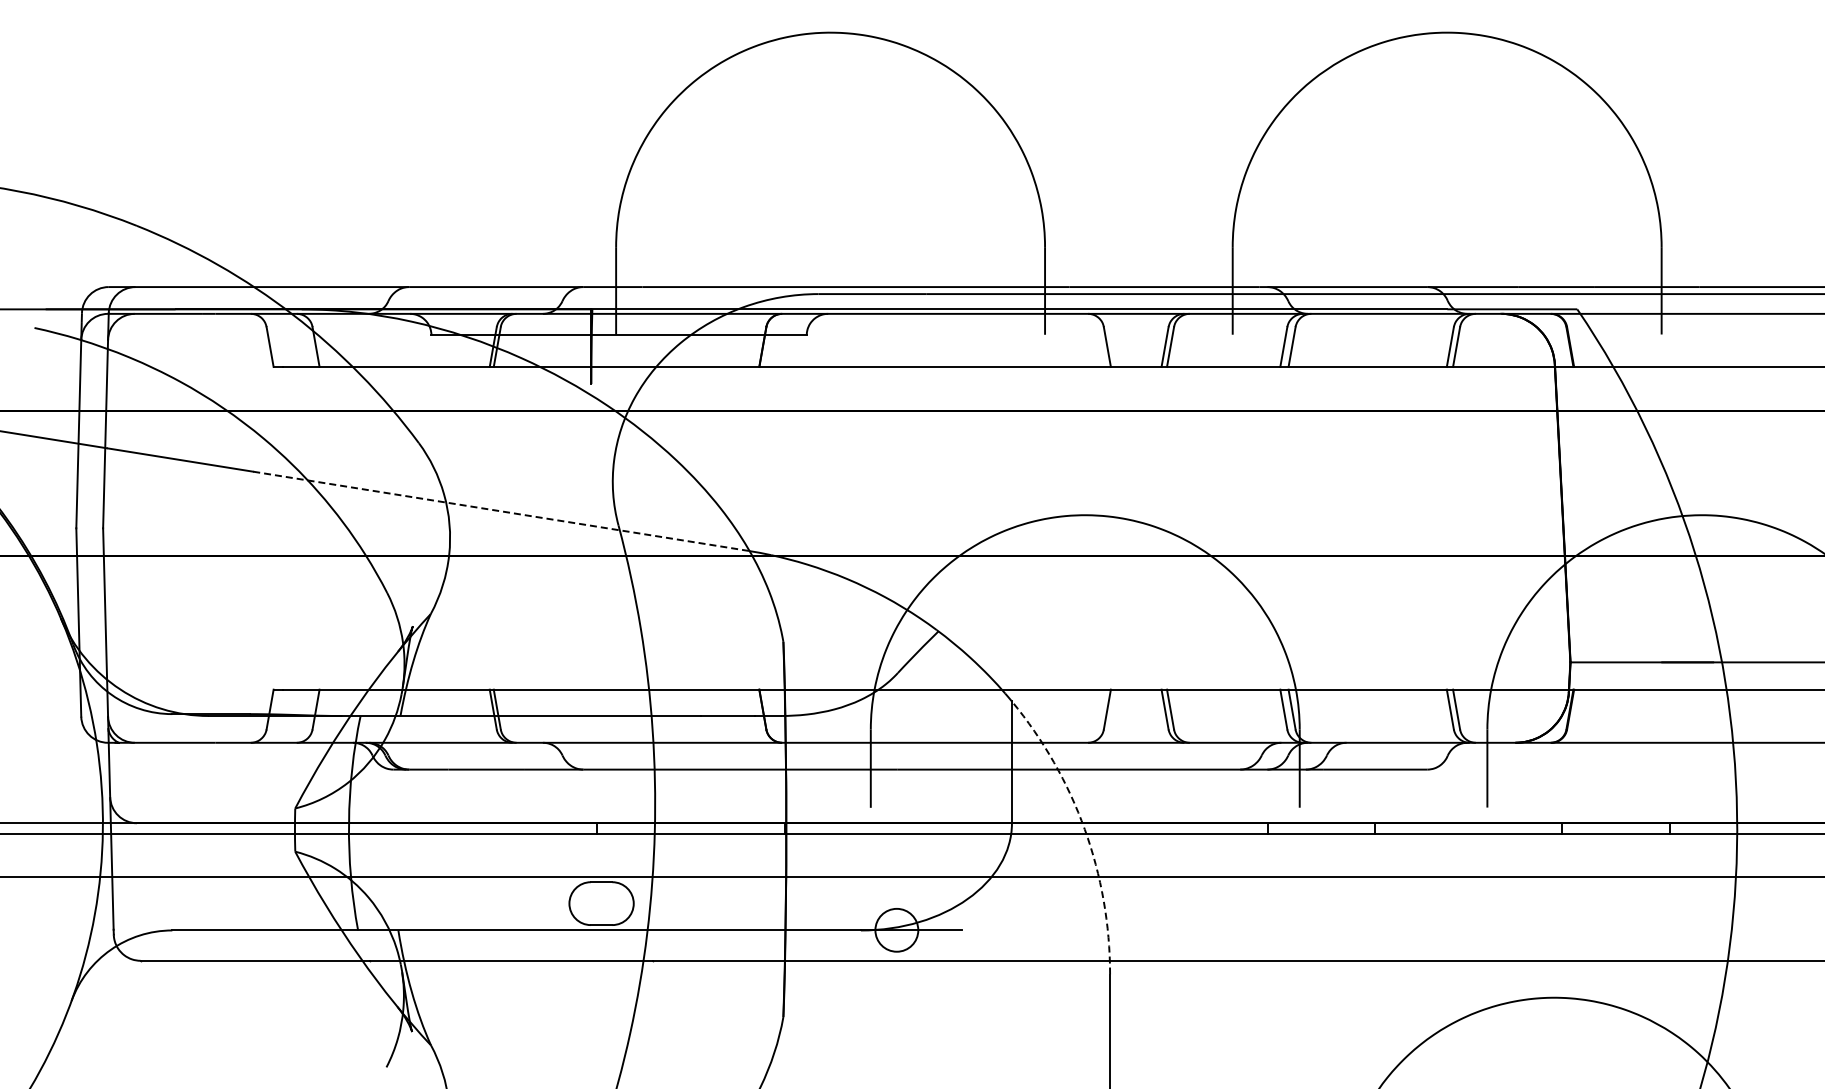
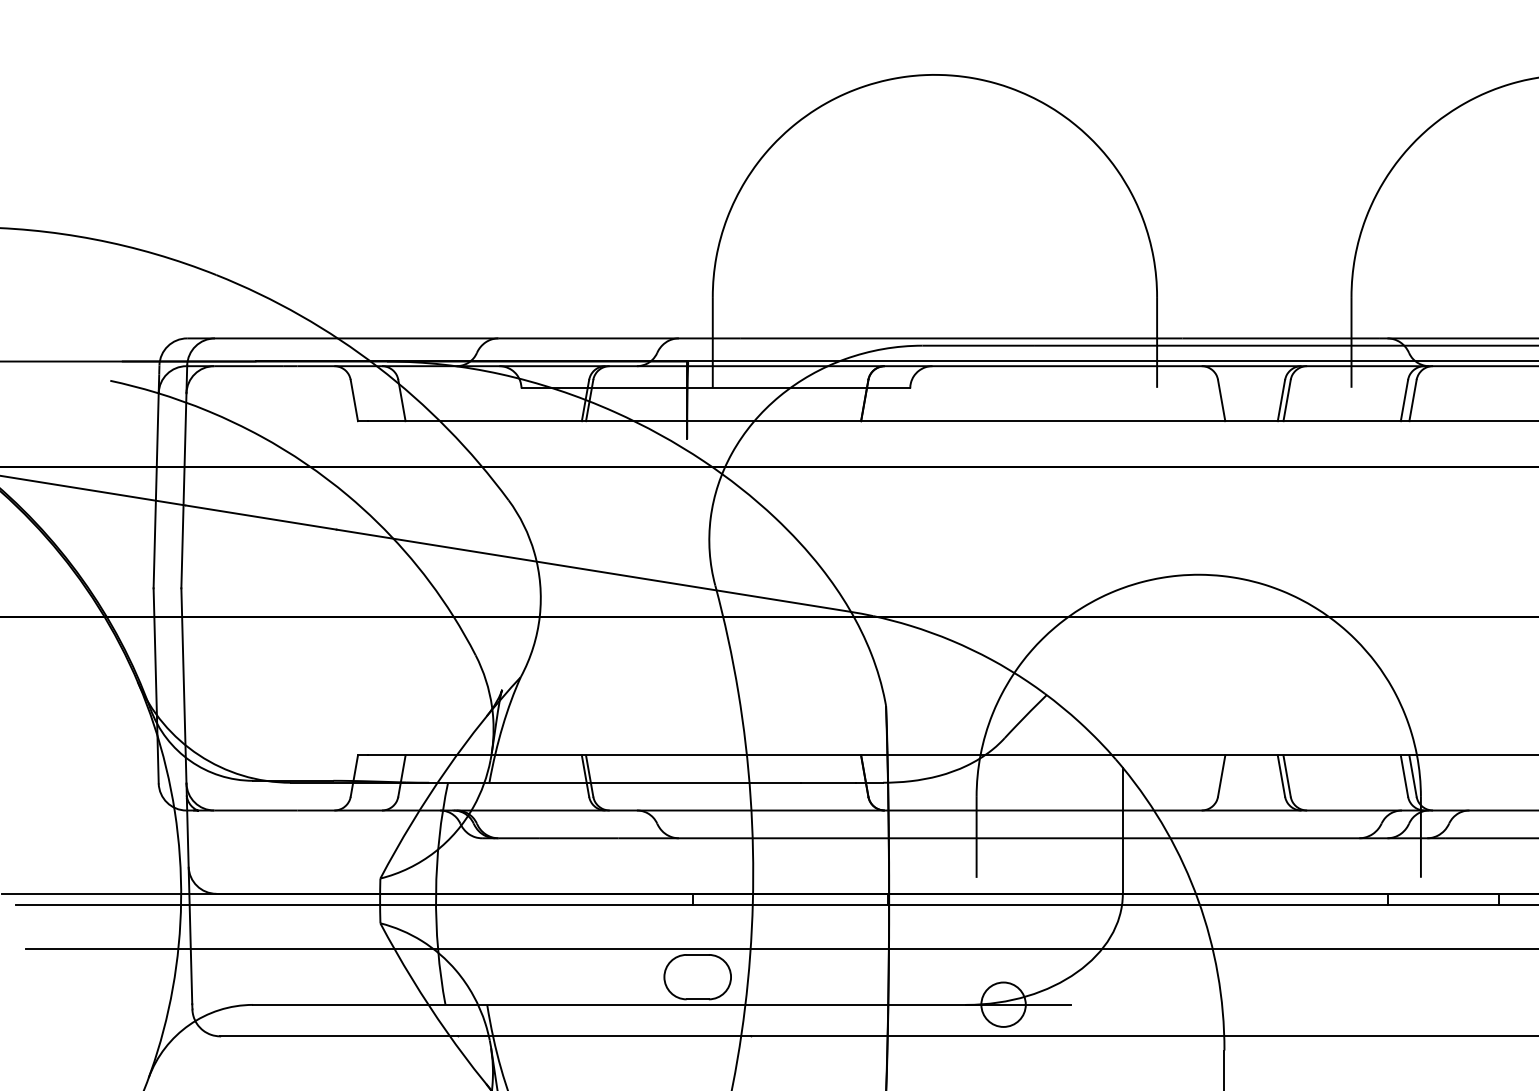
line: (500, 511) -> (593, 570), dashed -> solid
arc: (1084, 829) -> (1197, 900), dashed -> solid

